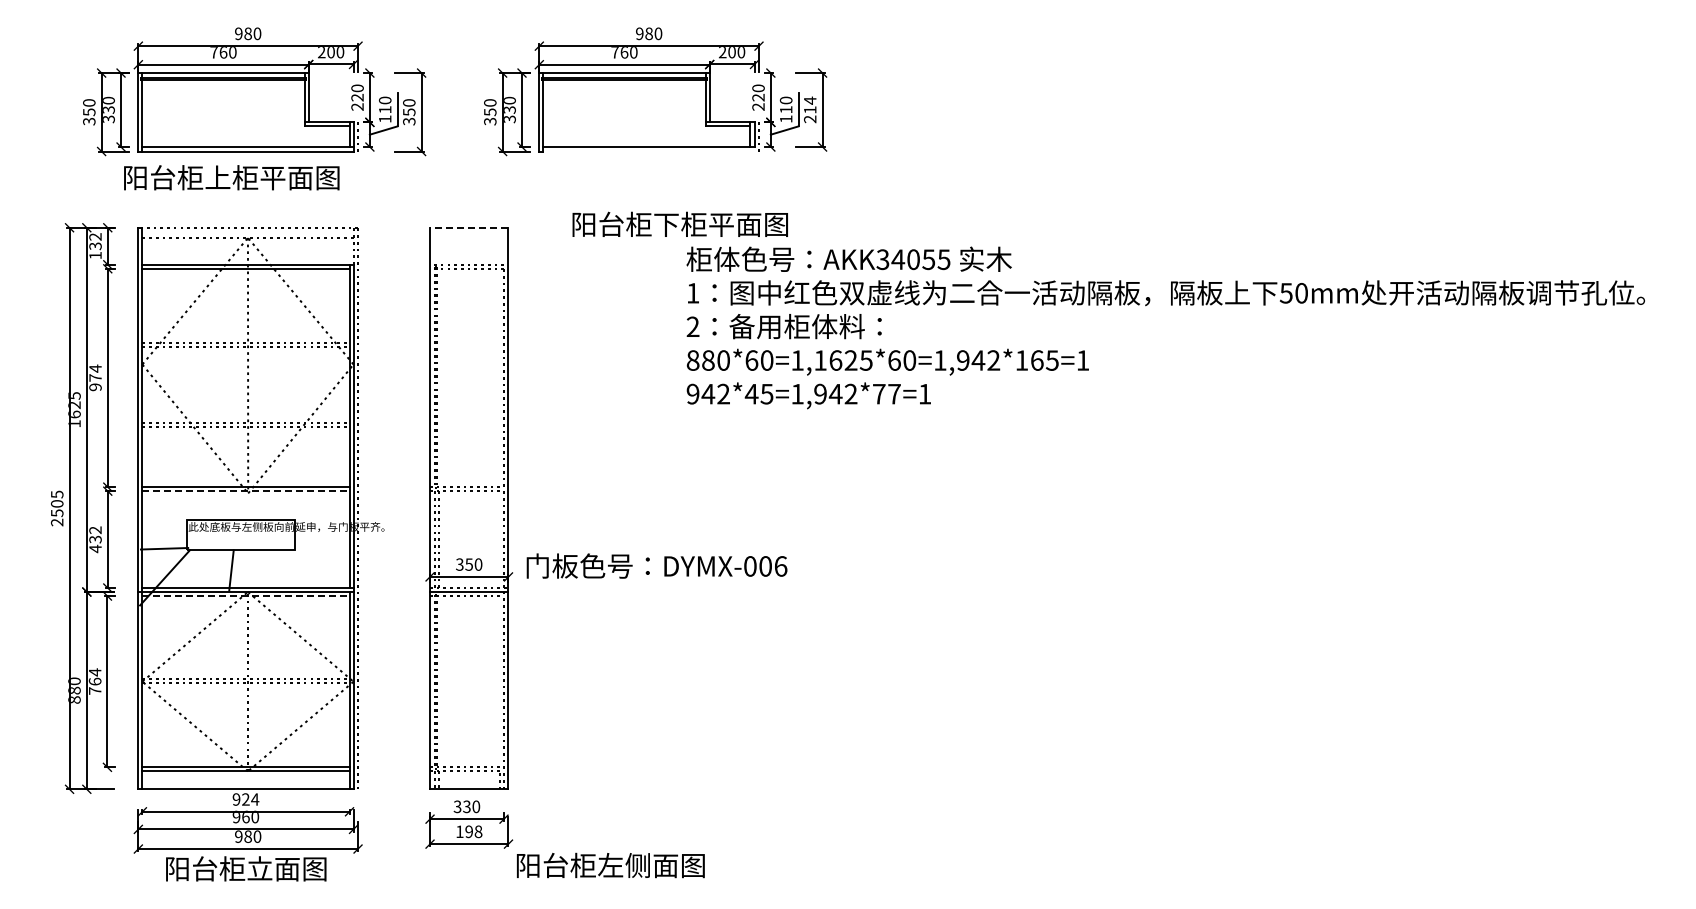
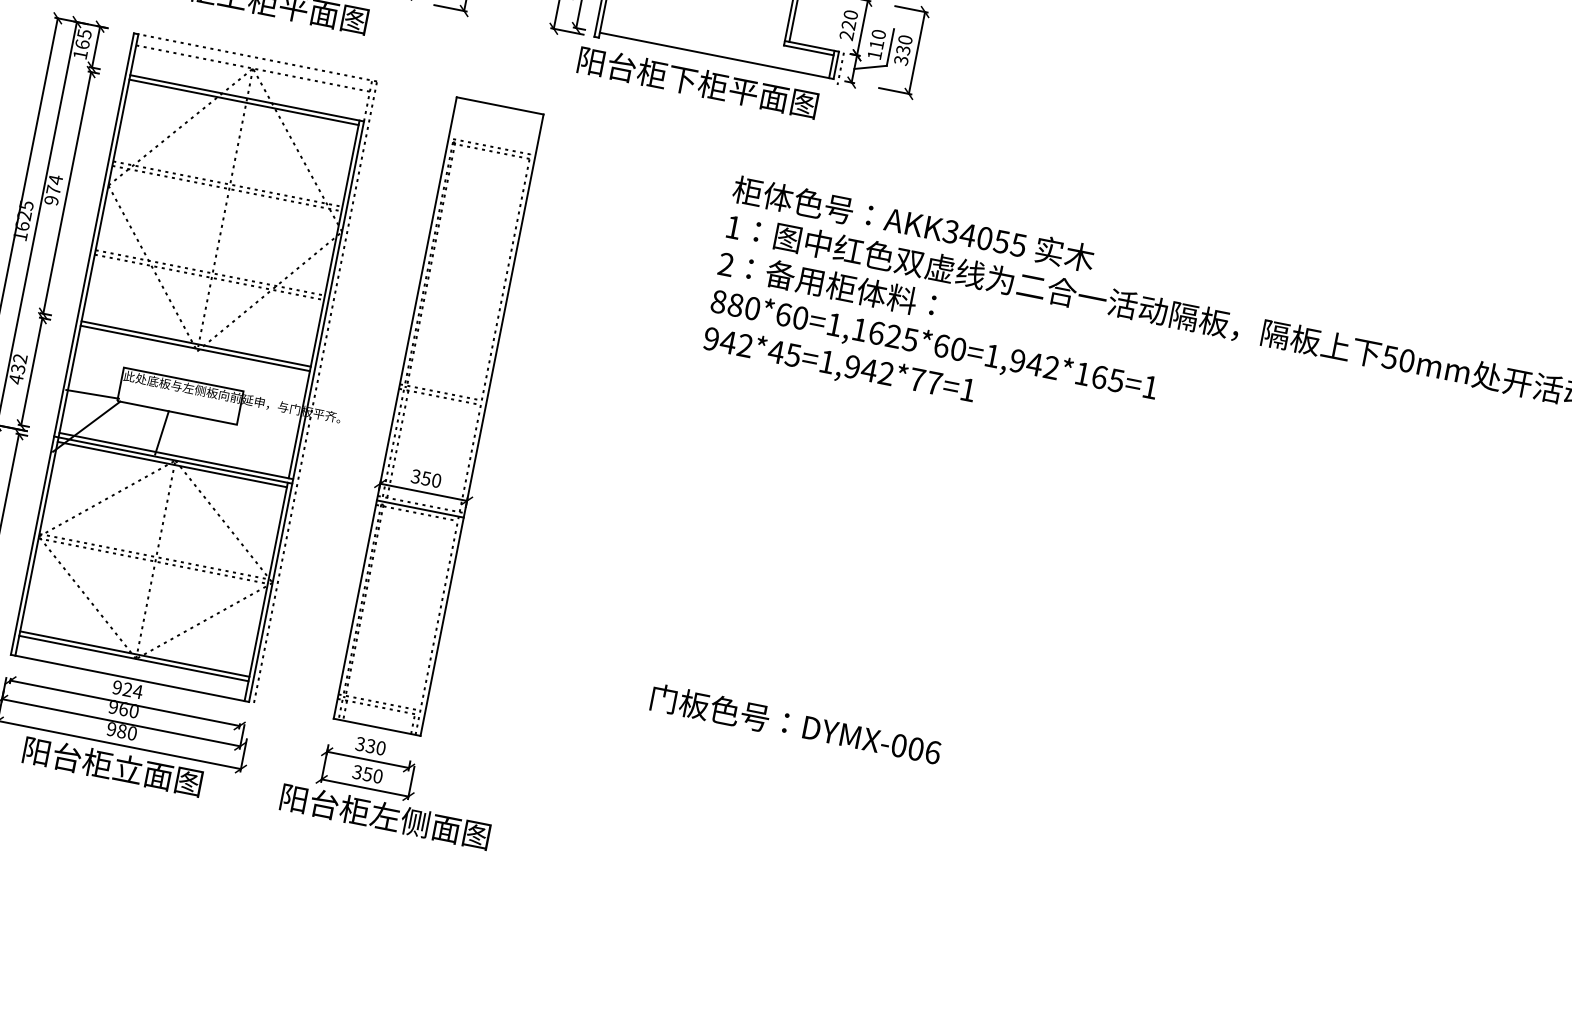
text: (810, 109) -> (903, 49), 214 -> 330
text: (679, 223) -> (697, 81), moved
line: (468, 227) -> (499, 105), dashed -> solid
text: (95, 241) -> (83, 39), 132 -> 165
line: (245, 491) -> (194, 348), dashed -> solid
text: (656, 565) -> (795, 724), moved
line: (245, 596) -> (171, 464), dashed -> solid
text: (469, 831) -> (368, 774), 198 -> 350
text: (610, 865) -> (385, 816), moved

